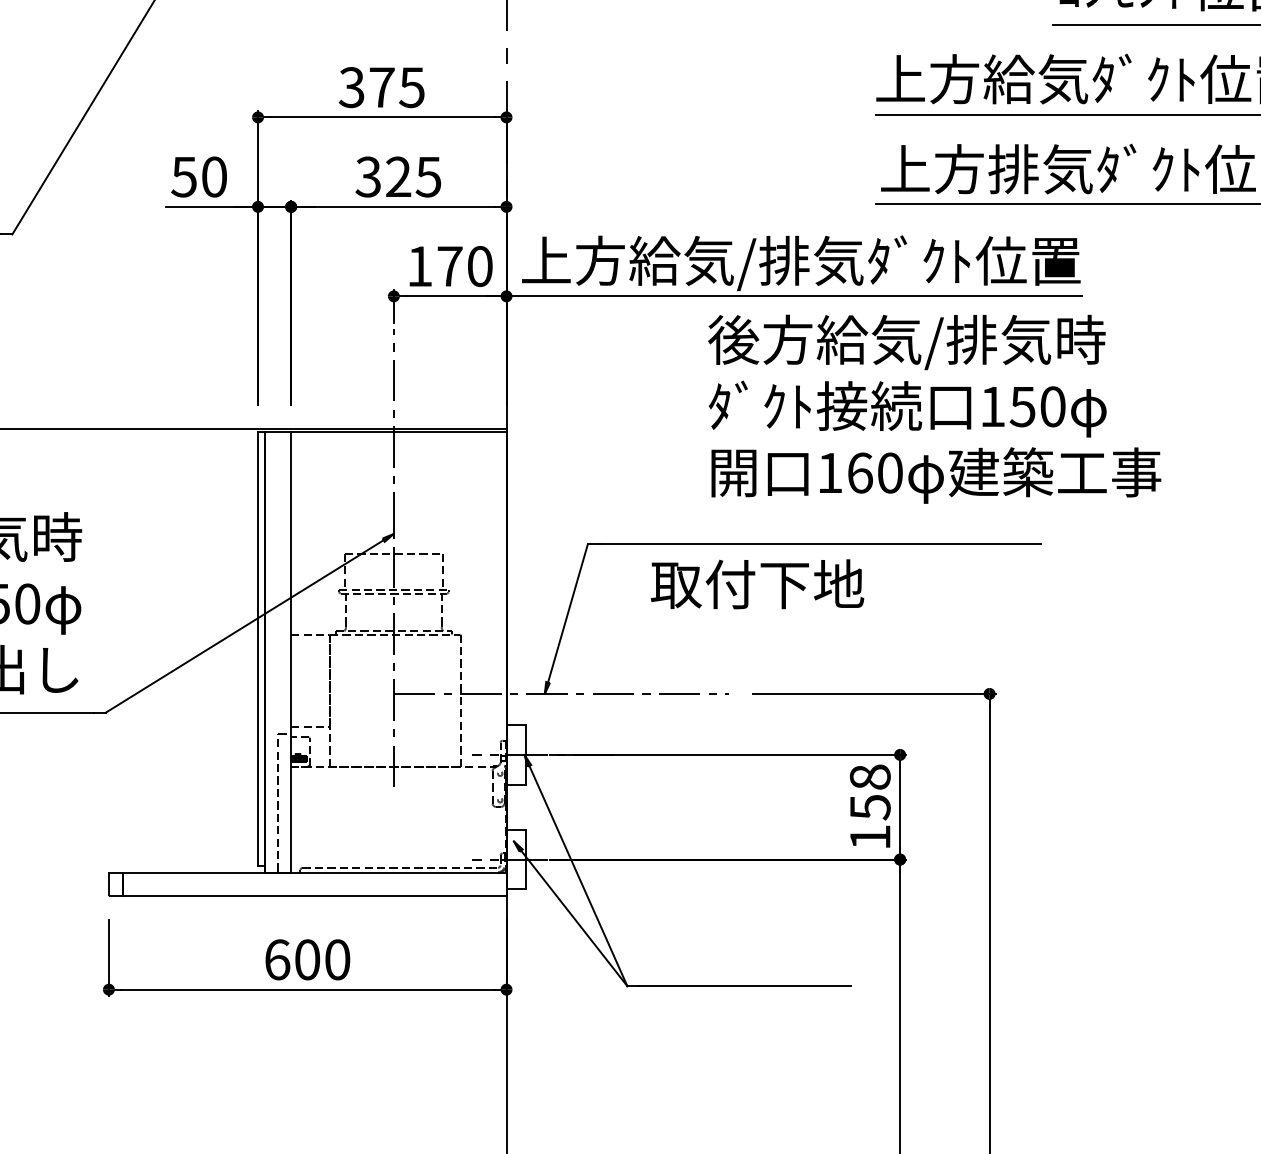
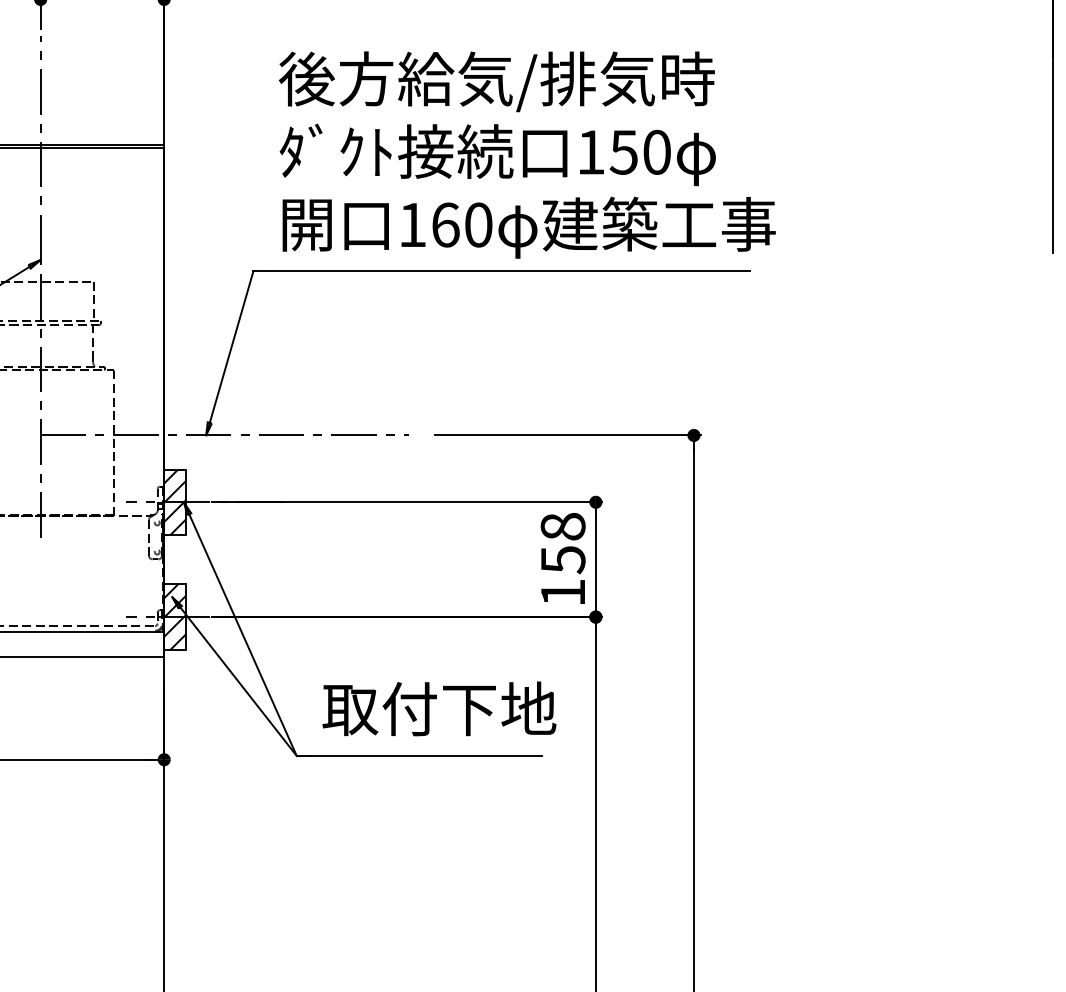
text: (934, 408) -> (527, 154), moved
text: (757, 584) -> (439, 709), moved
hatch: (516, 754) -> (175, 501), added
hatch: (516, 859) -> (175, 616), added

